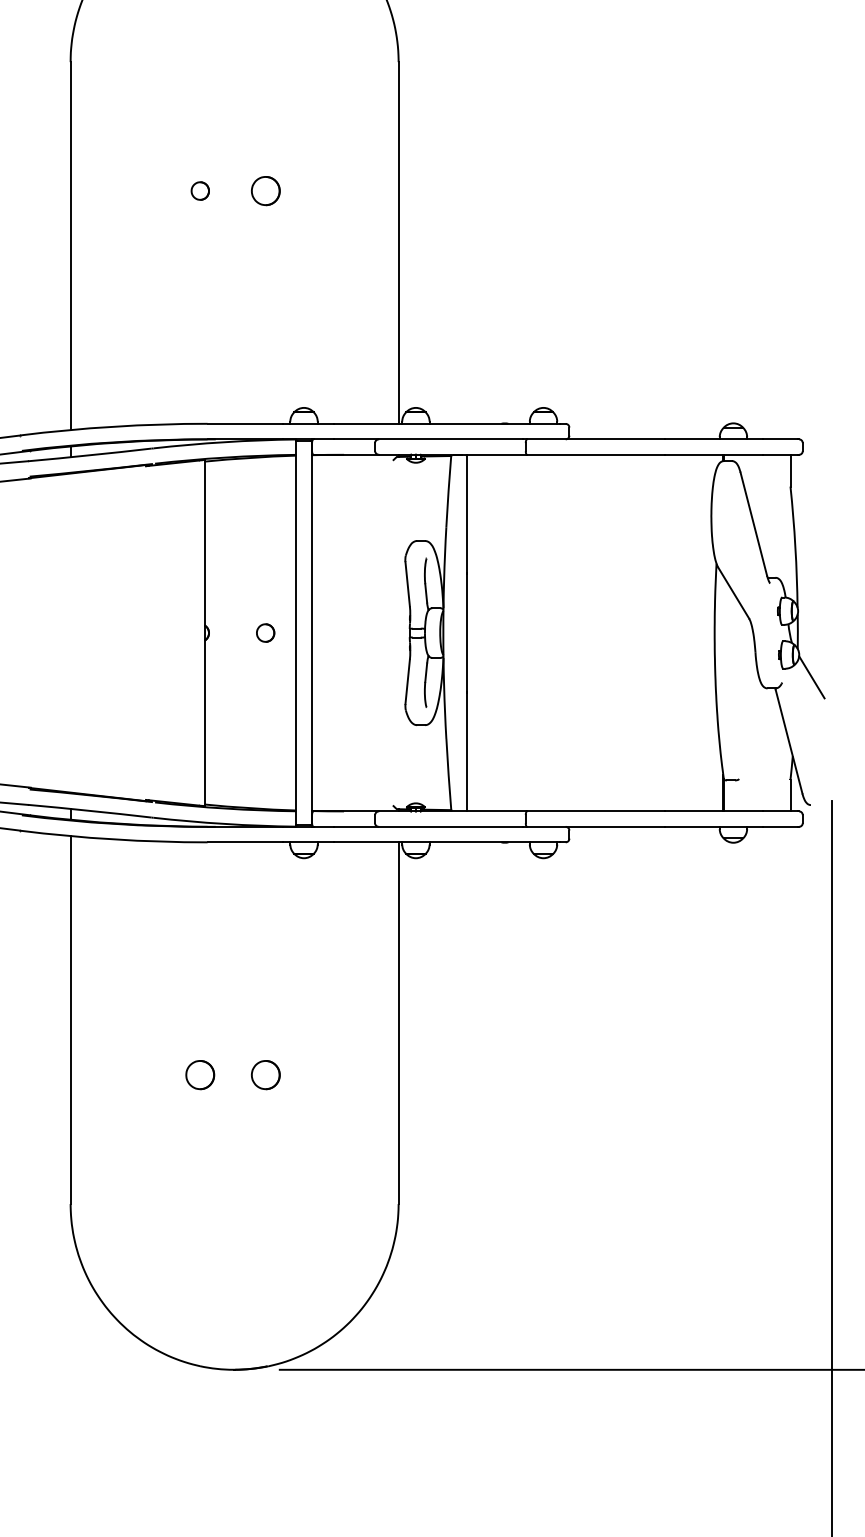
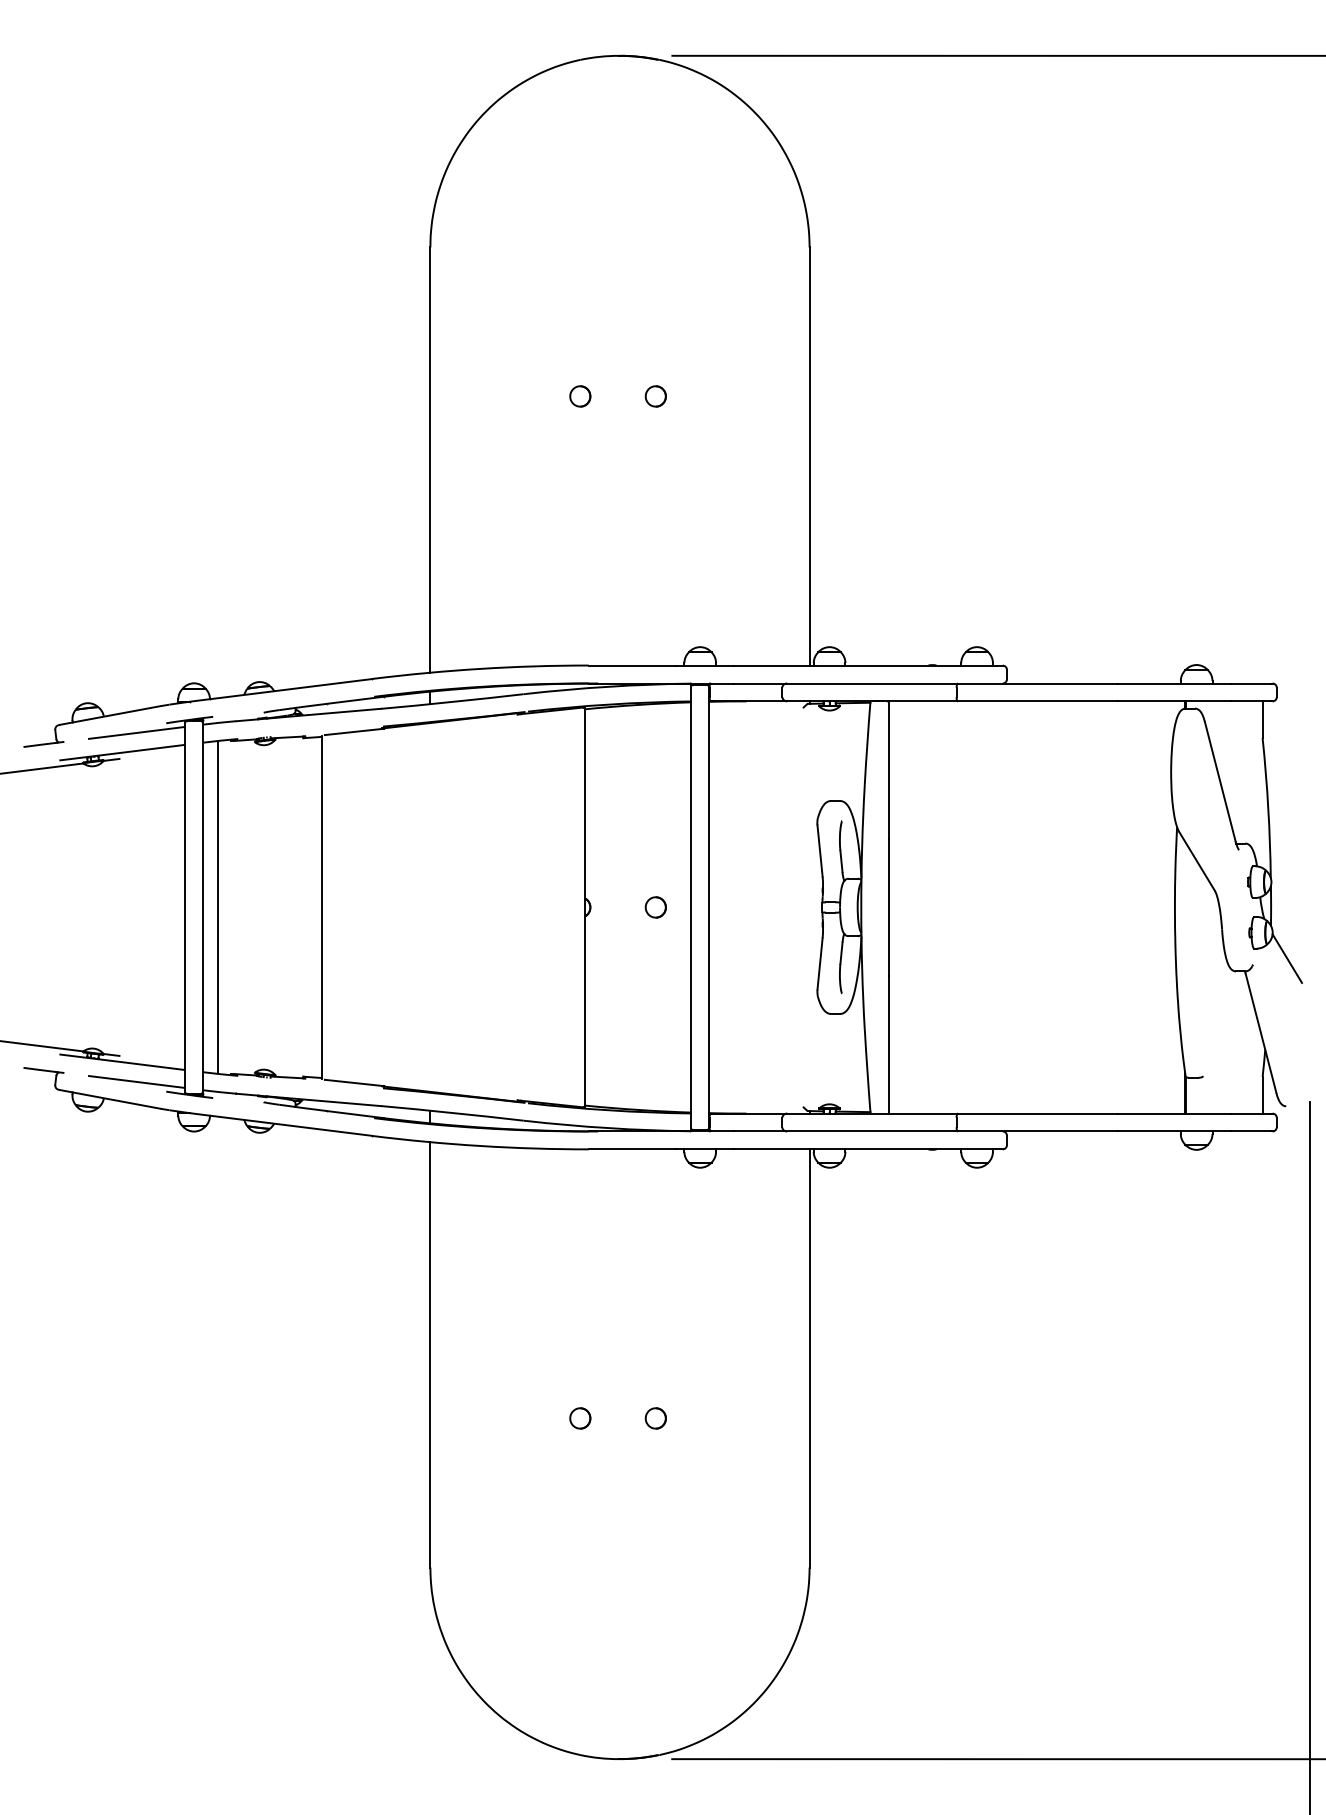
part: (265, 191) -> (655, 396), size x0.62
part: (200, 1075) -> (580, 1418), size x0.62
part: (265, 1075) -> (655, 1418), size x0.62

